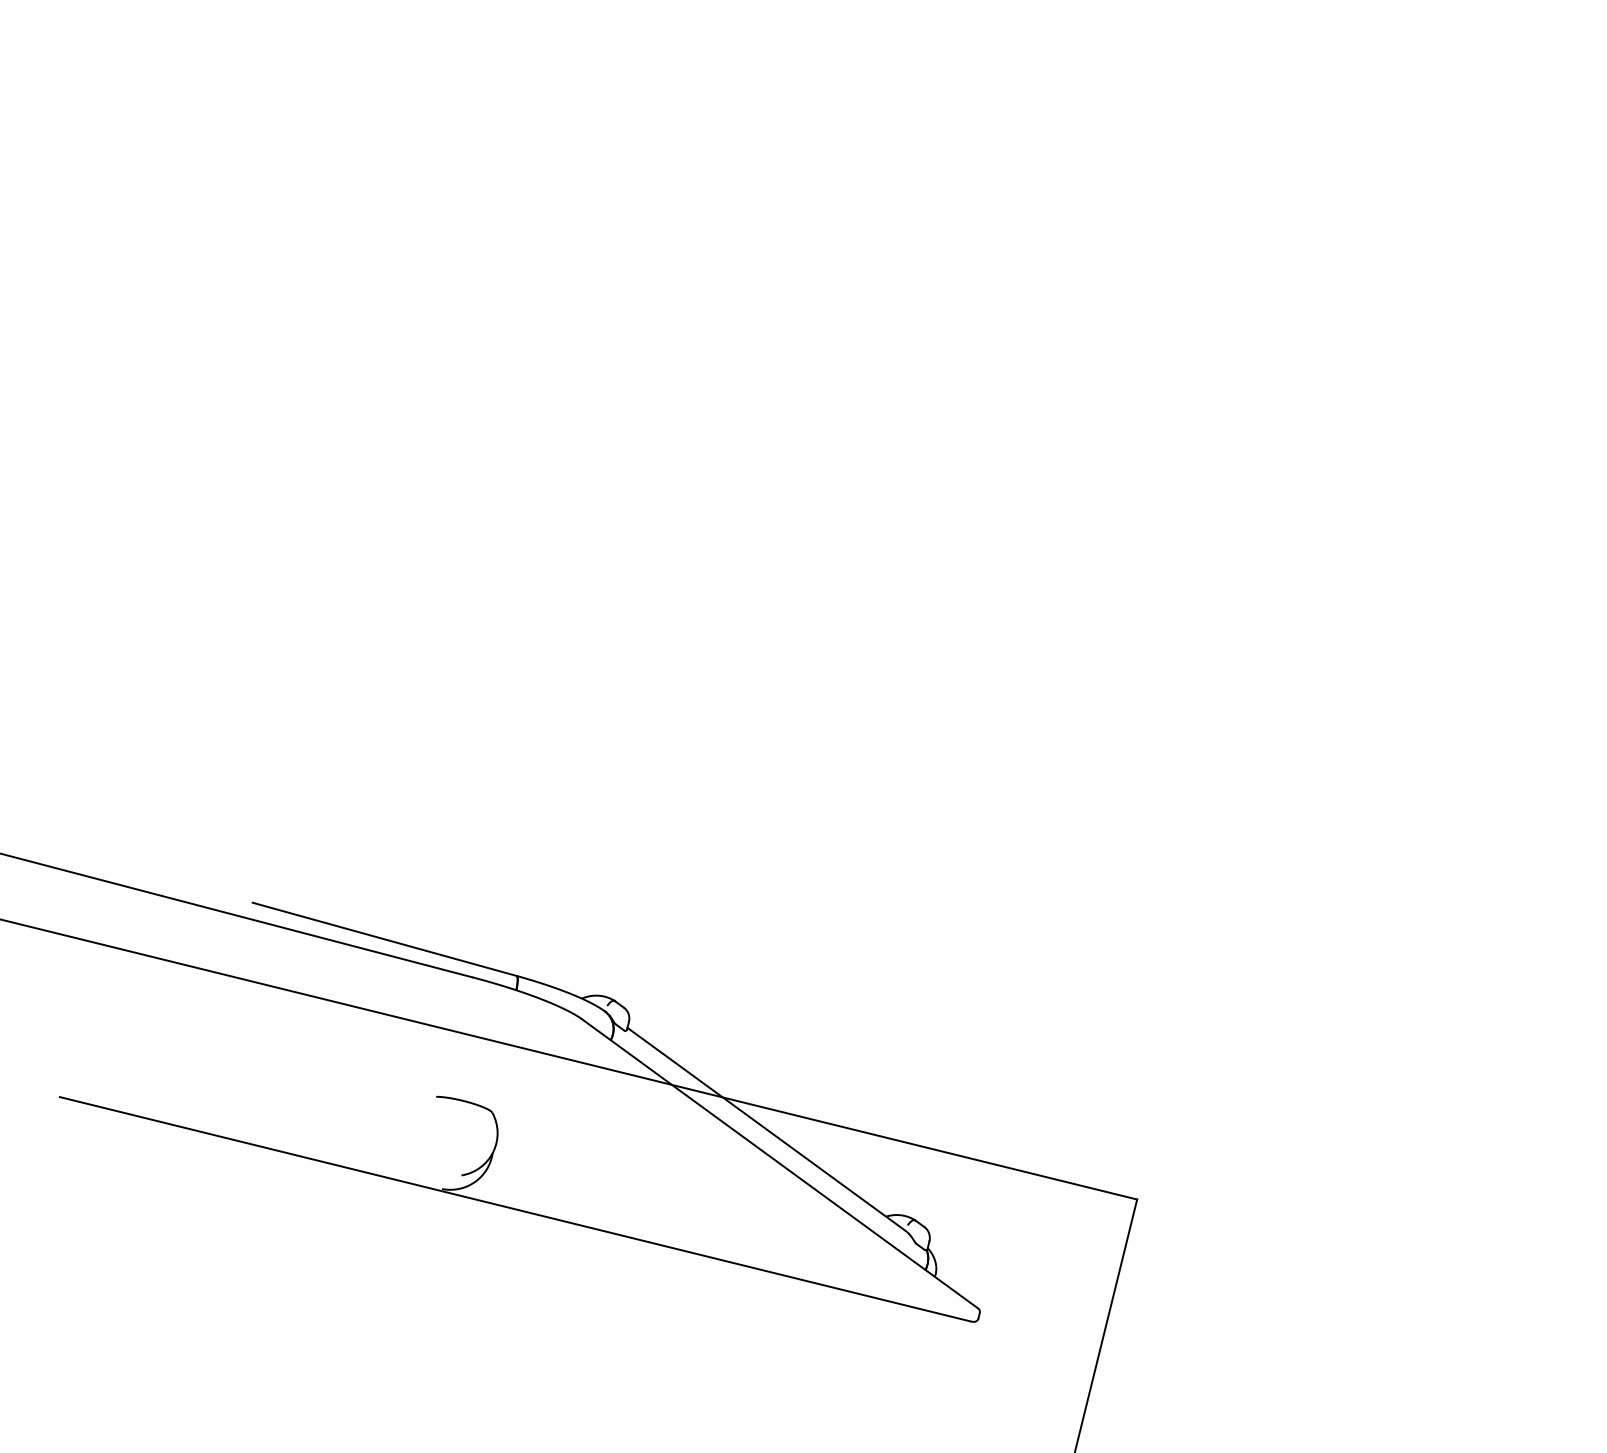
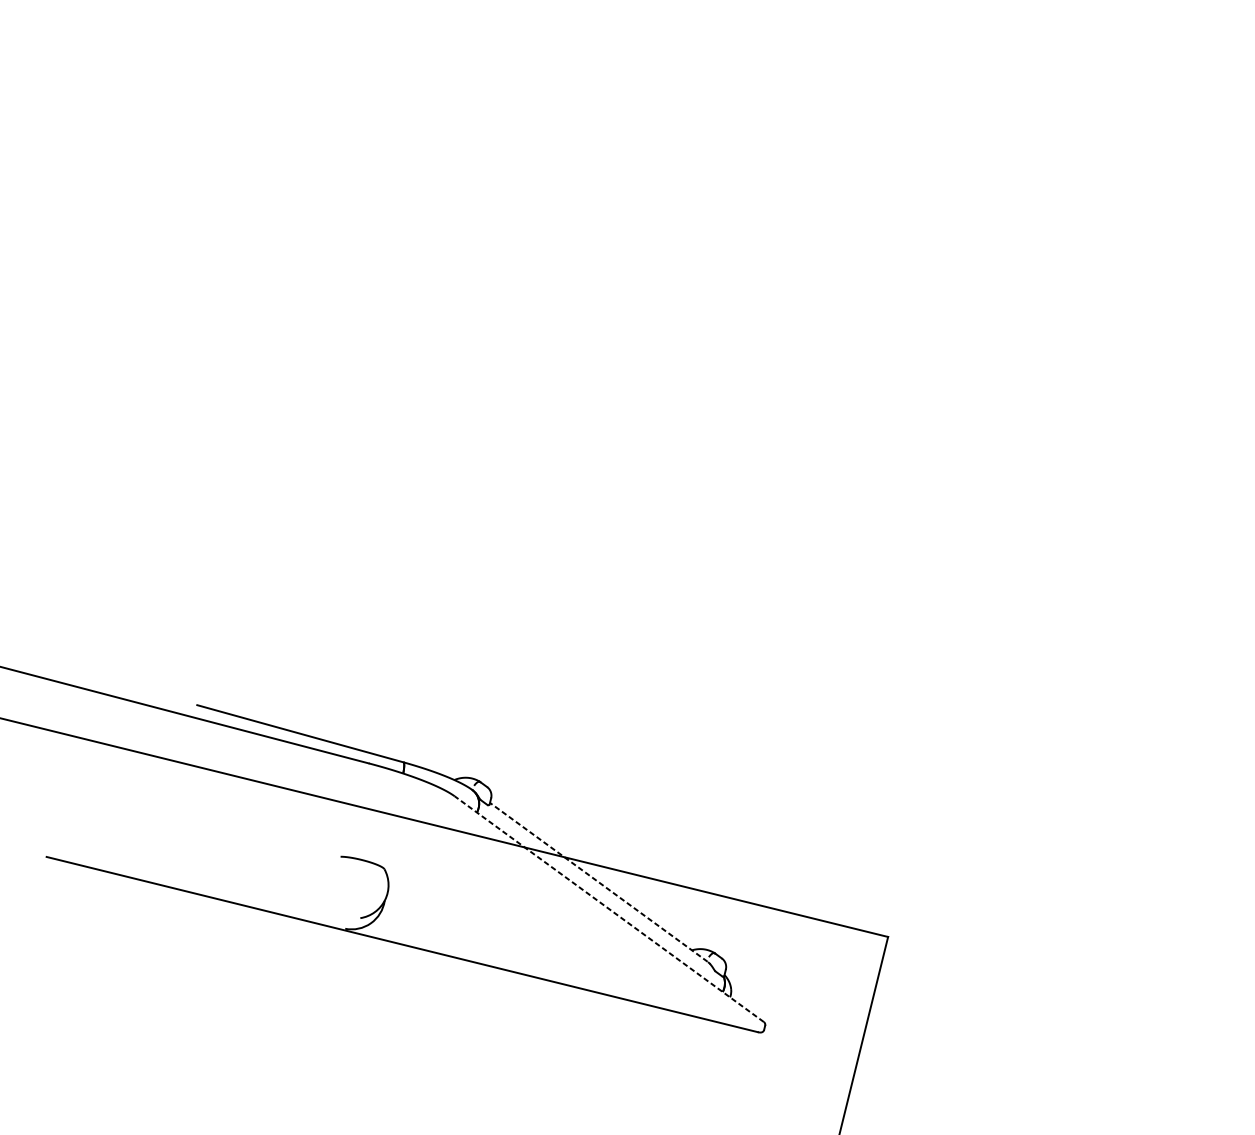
line: (766, 1129) -> (598, 882), solid -> dashed
line: (780, 1163) -> (609, 908), solid -> dashed

